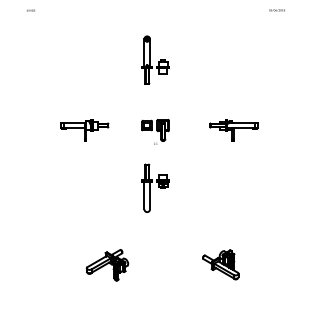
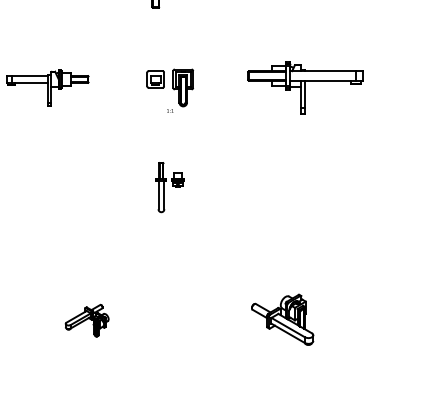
part: (233, 130) -> (304, 88), size x1.4
part: (155, 187) -> (170, 186), size x0.6
part: (107, 265) -> (87, 320), size x0.6

